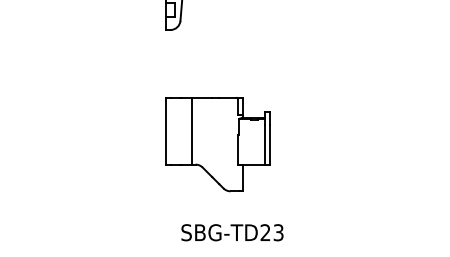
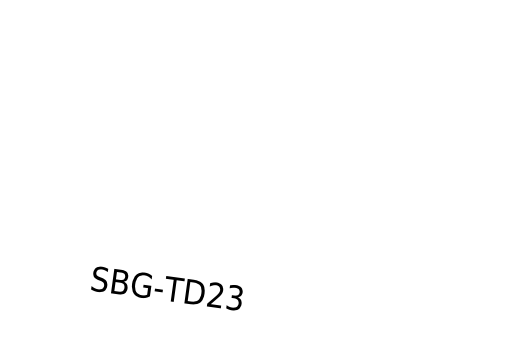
part: (217, 144) -> (163, 156), removed

